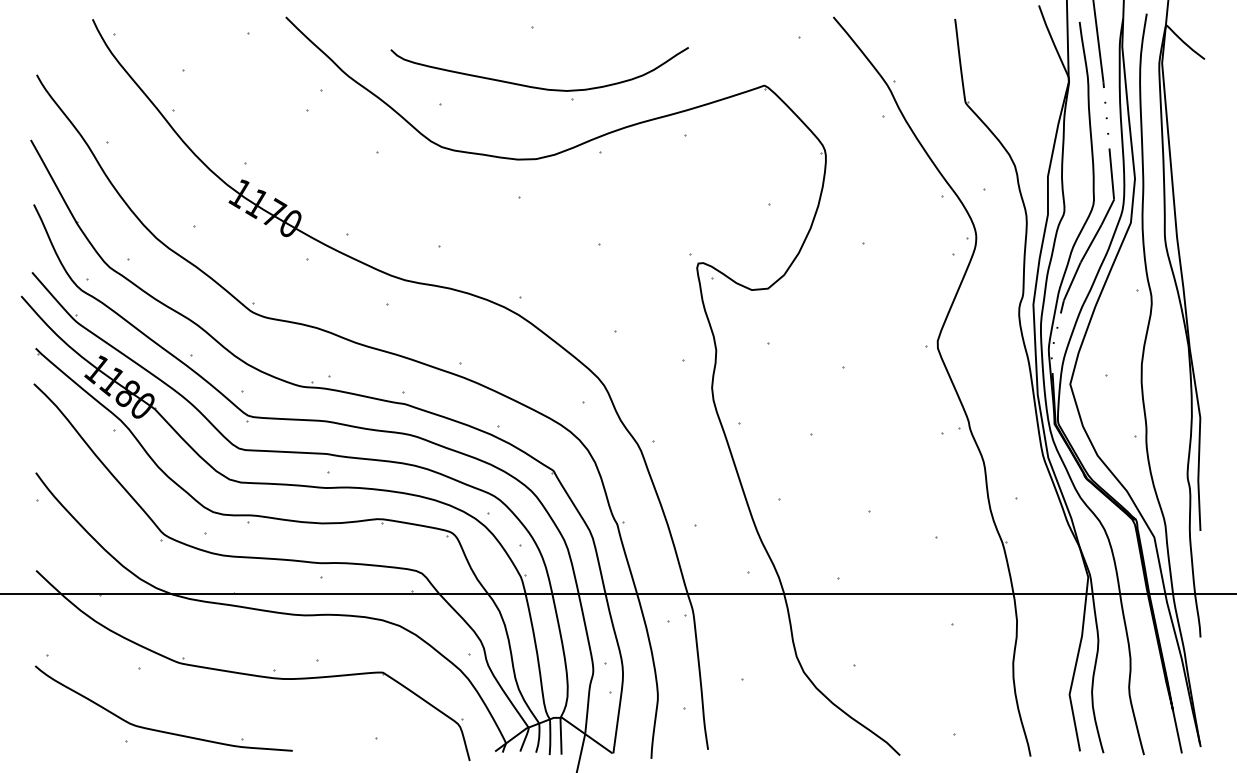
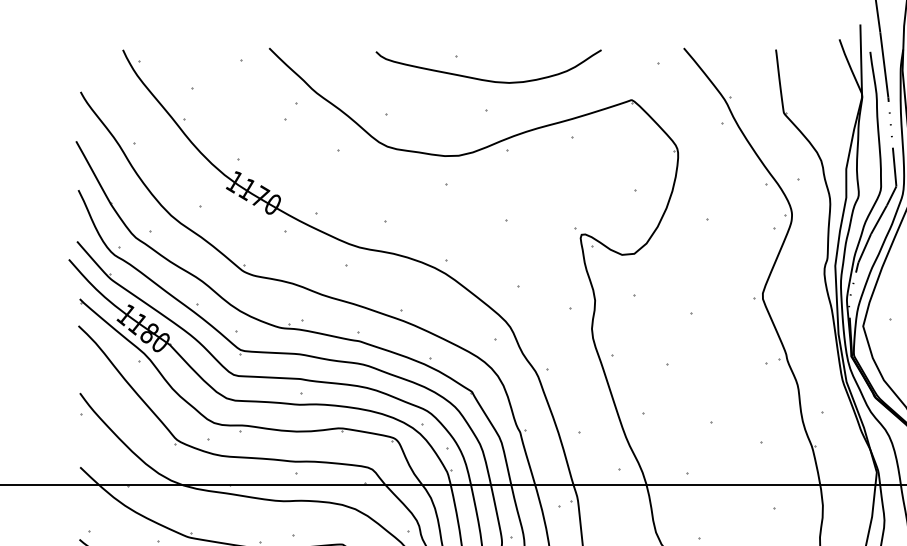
curve: (535, 86) -> (485, 79), moved

